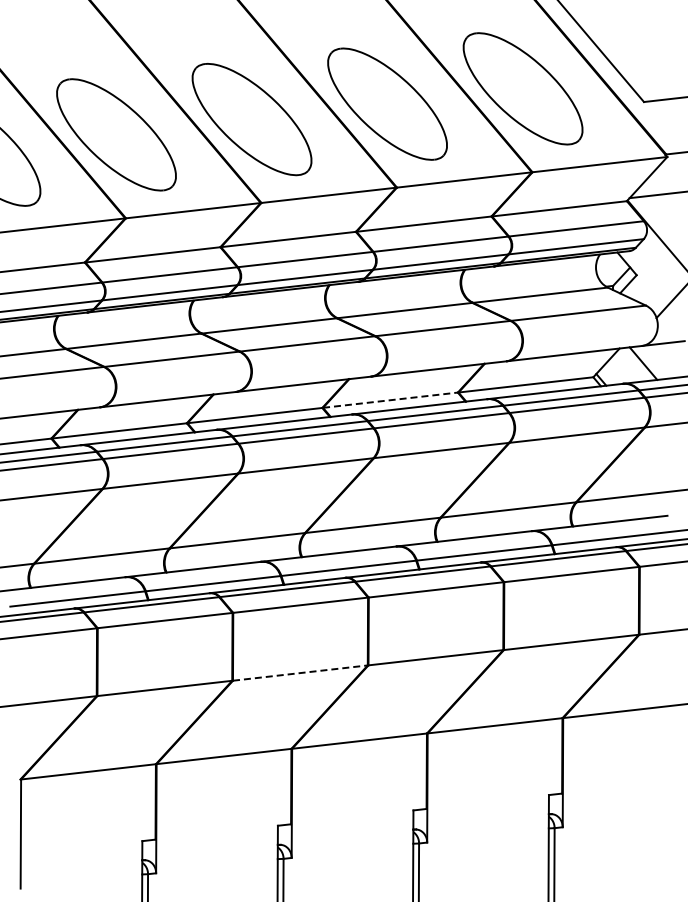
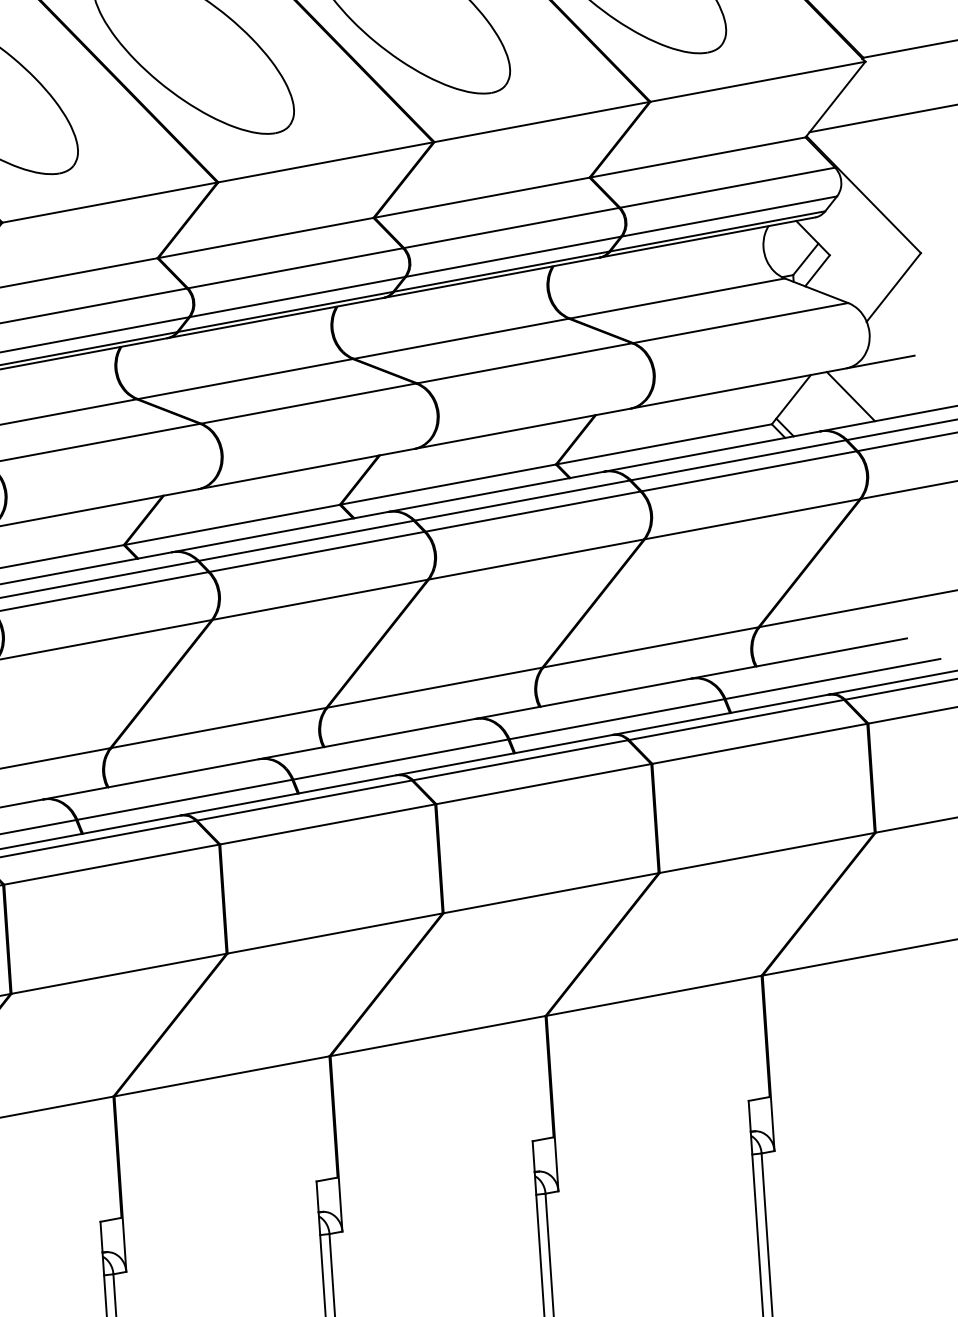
line: (390, 400) -> (448, 484), dashed -> solid
line: (300, 673) -> (335, 934), dashed -> solid

